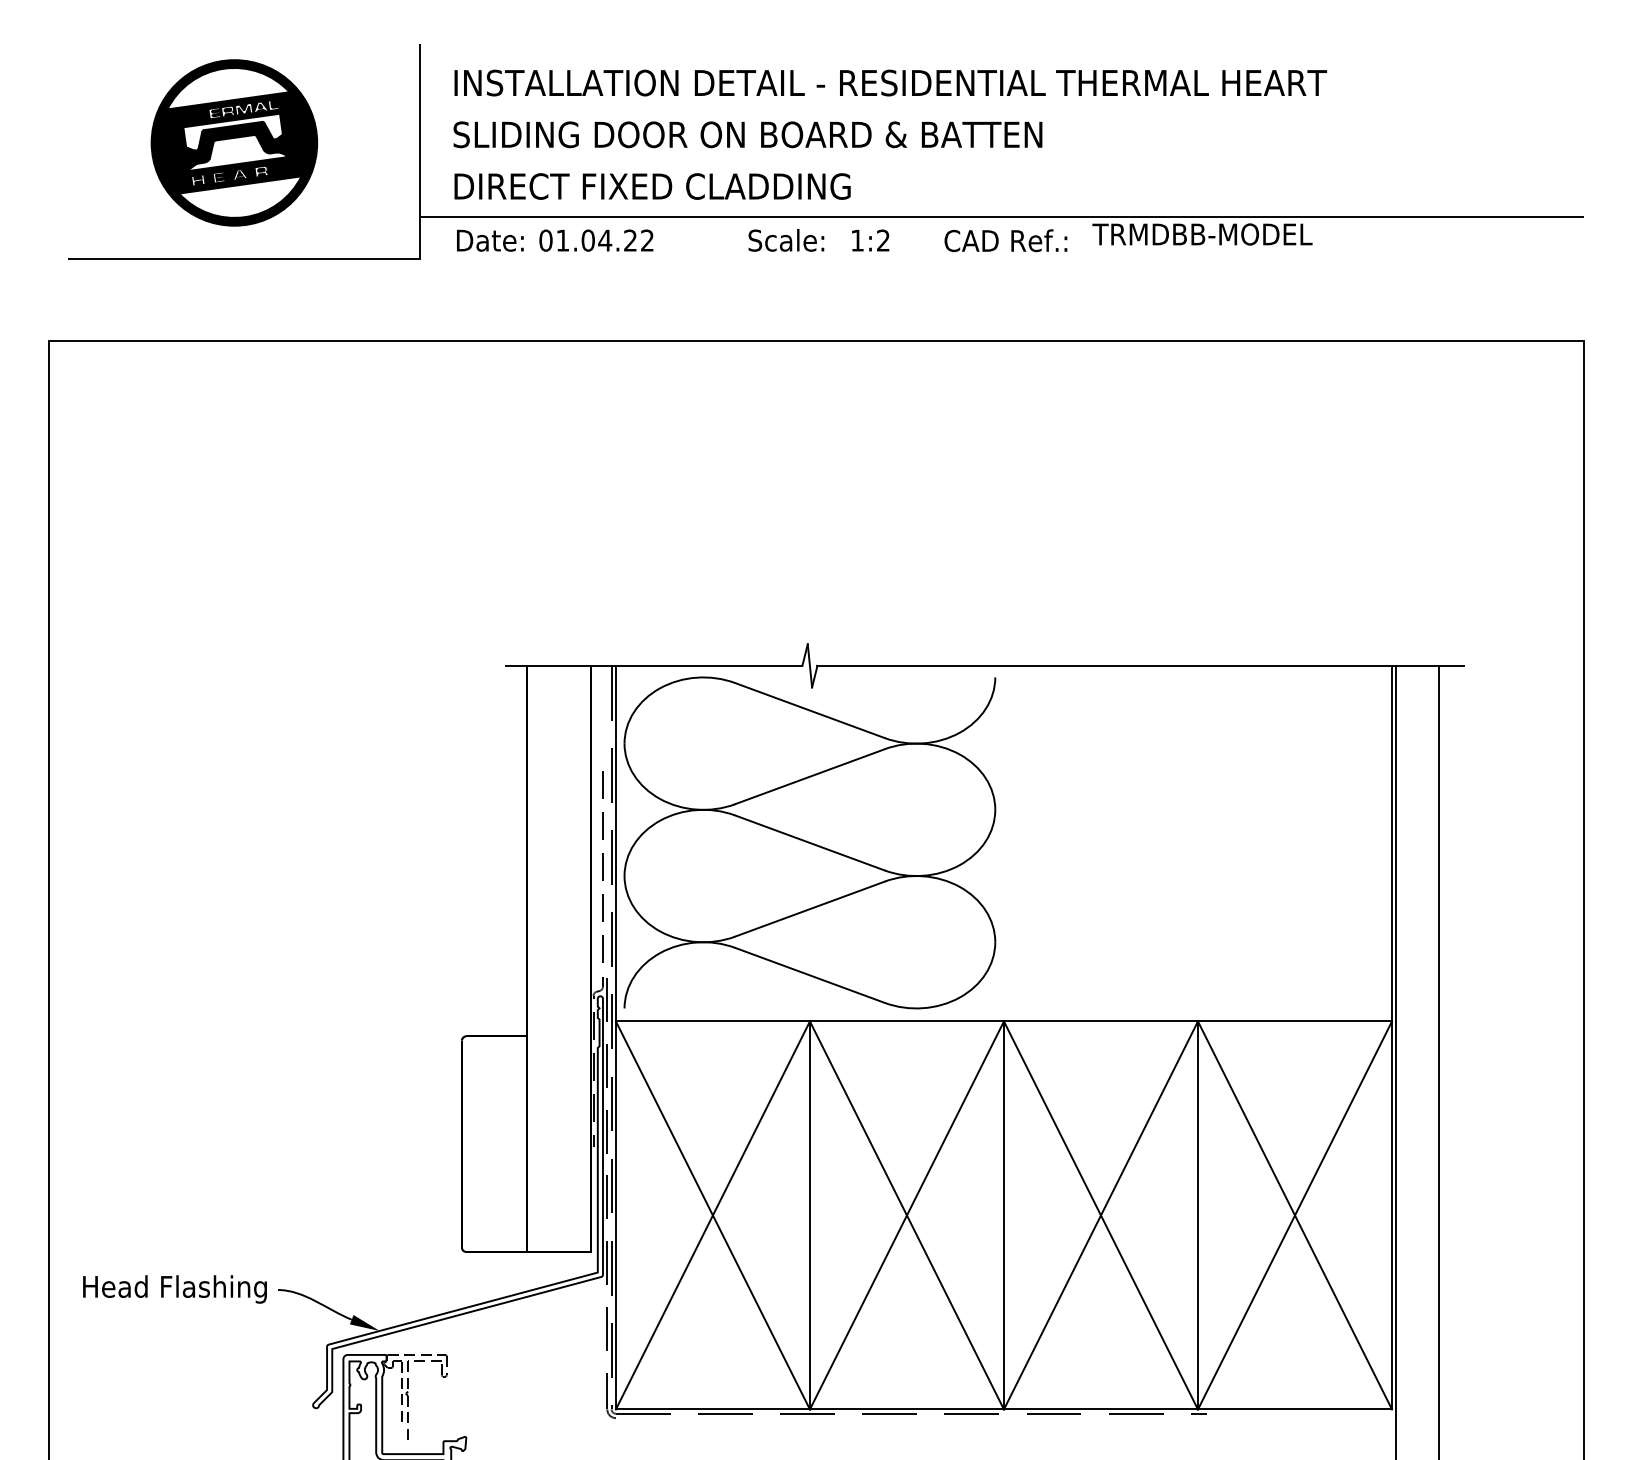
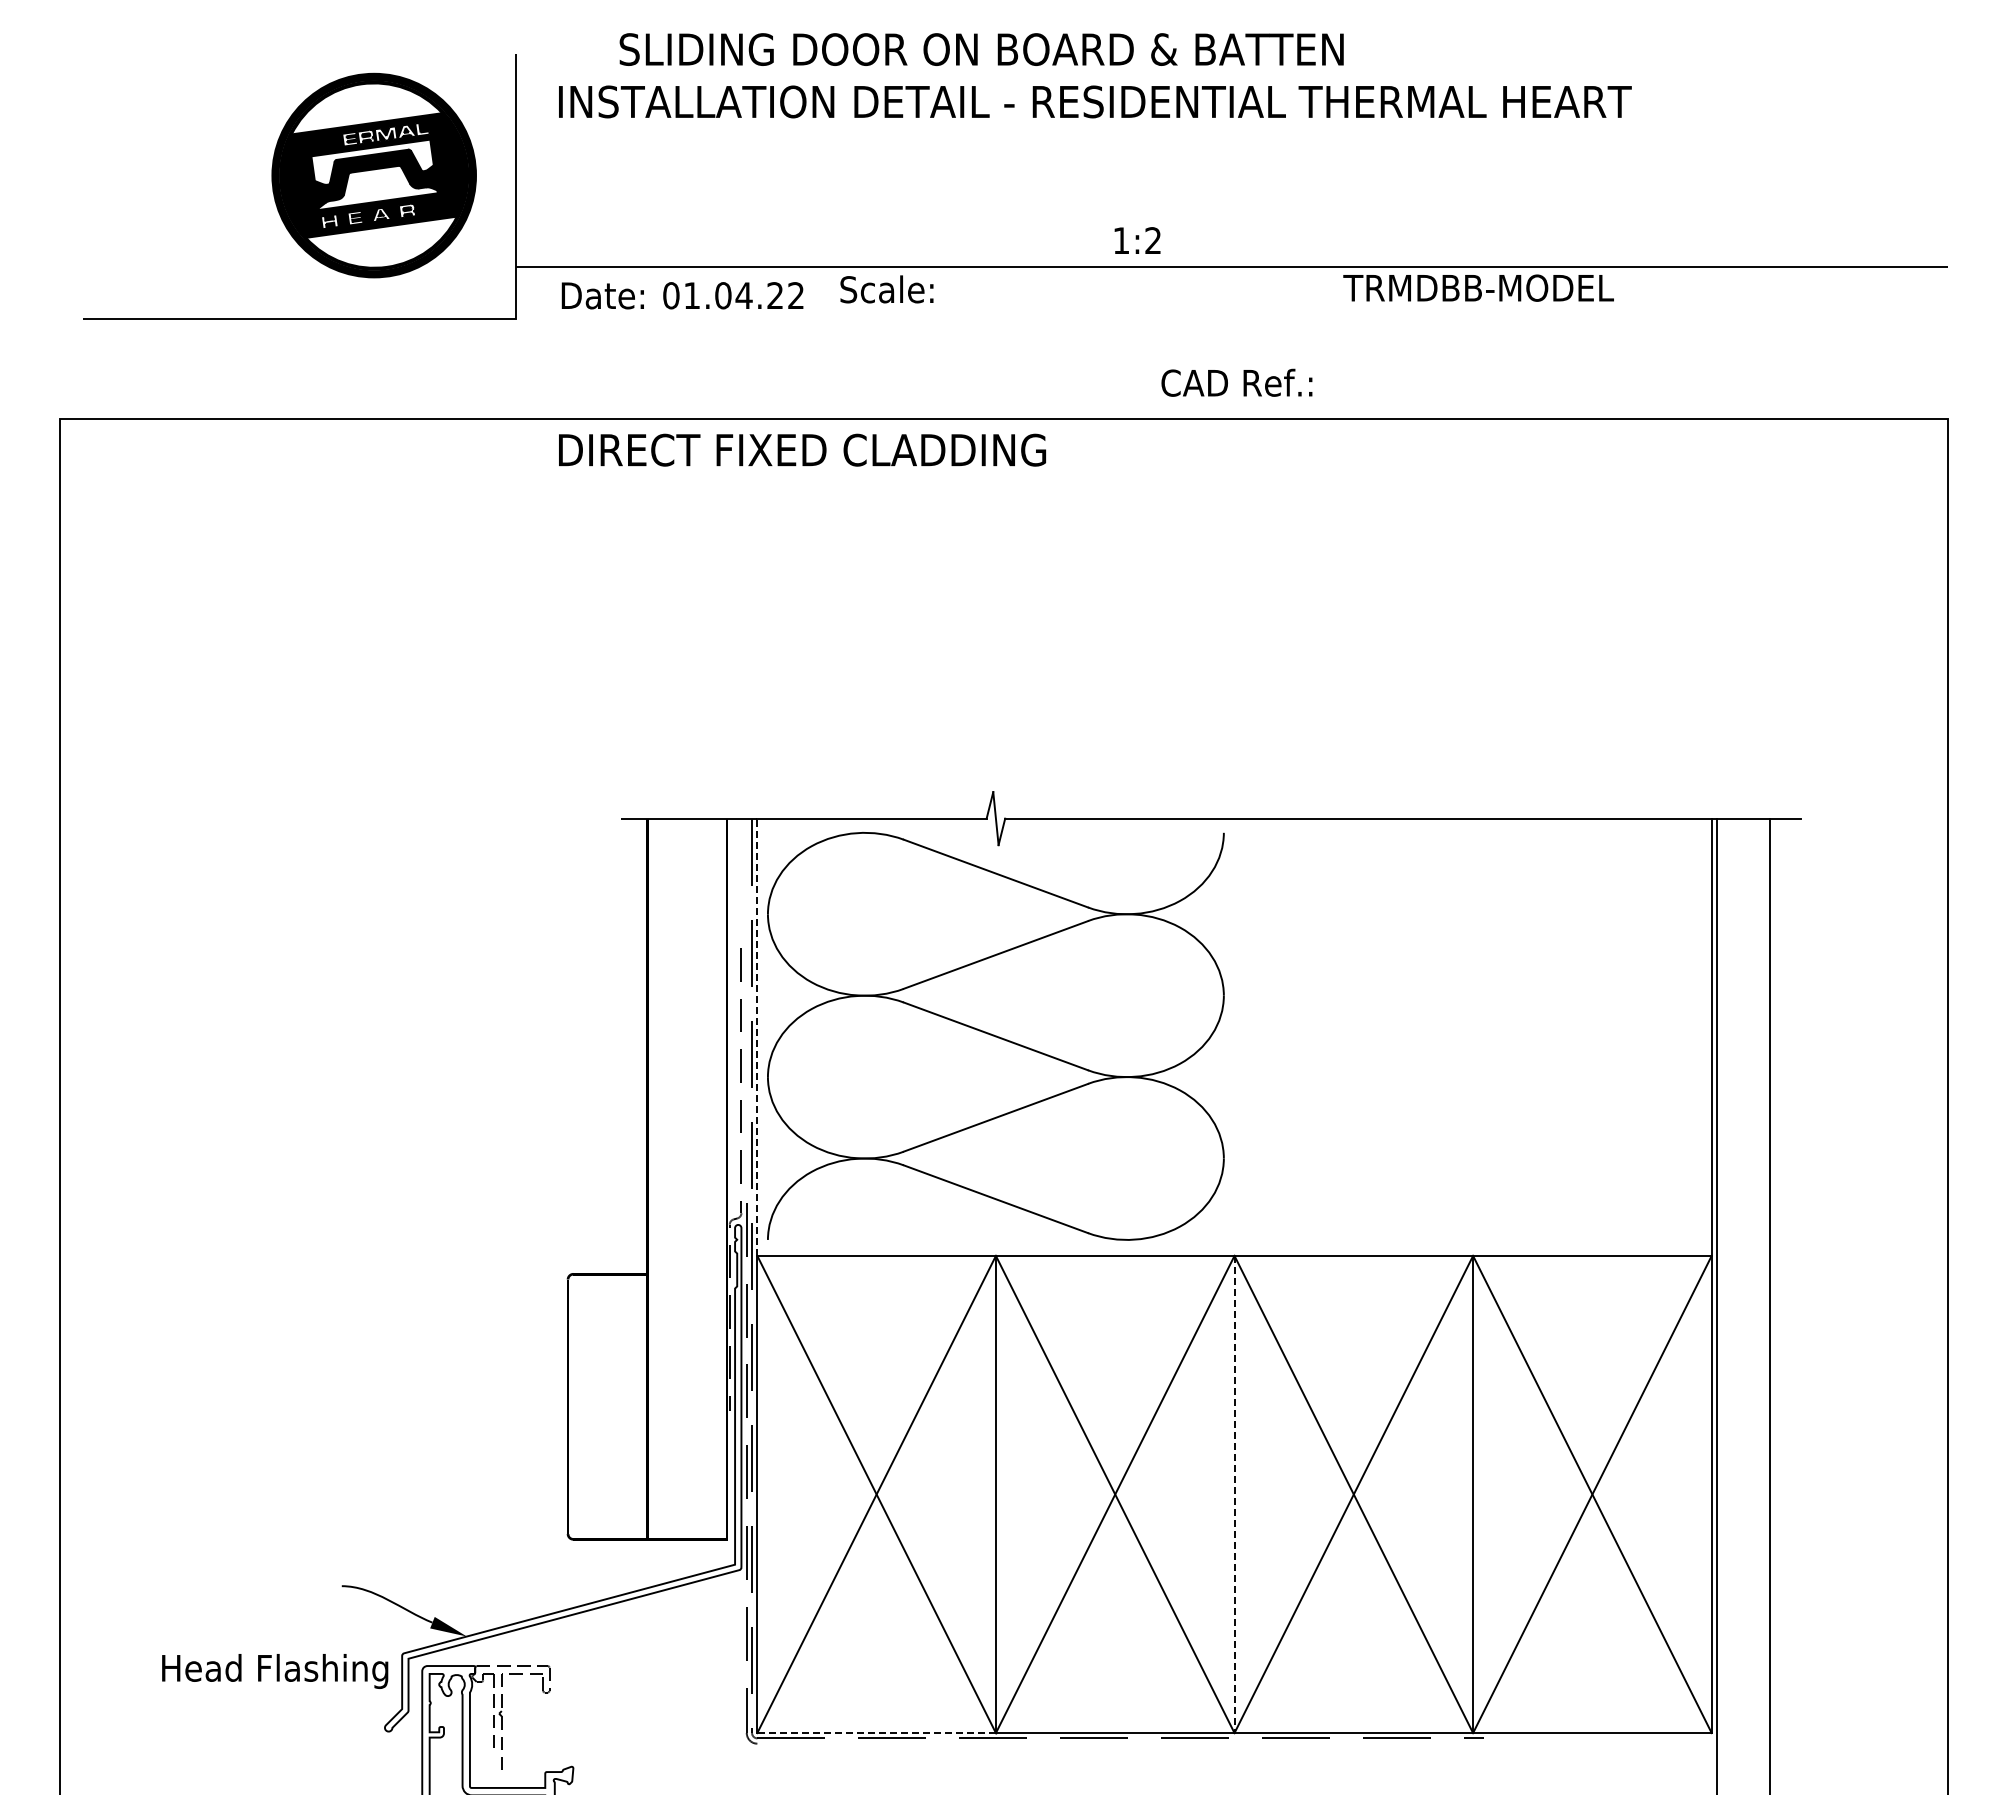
text: (747, 134) -> (981, 49), moved
part: (233, 142) -> (373, 175), moved
text: (652, 185) -> (802, 449), moved
text: (786, 240) -> (886, 289), moved
text: (870, 240) -> (1137, 240), moved
text: (1005, 240) -> (1236, 382), moved
line: (616, 843) -> (757, 1037), solid -> dashed
line: (1003, 1215) -> (1234, 1494), solid -> dashed
text: (175, 1289) -> (275, 1671), moved
line: (712, 1409) -> (876, 1733), solid -> dashed

